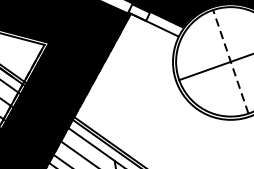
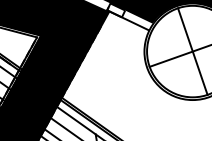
line: (230, 61) -> (192, 51), dashed -> solid

